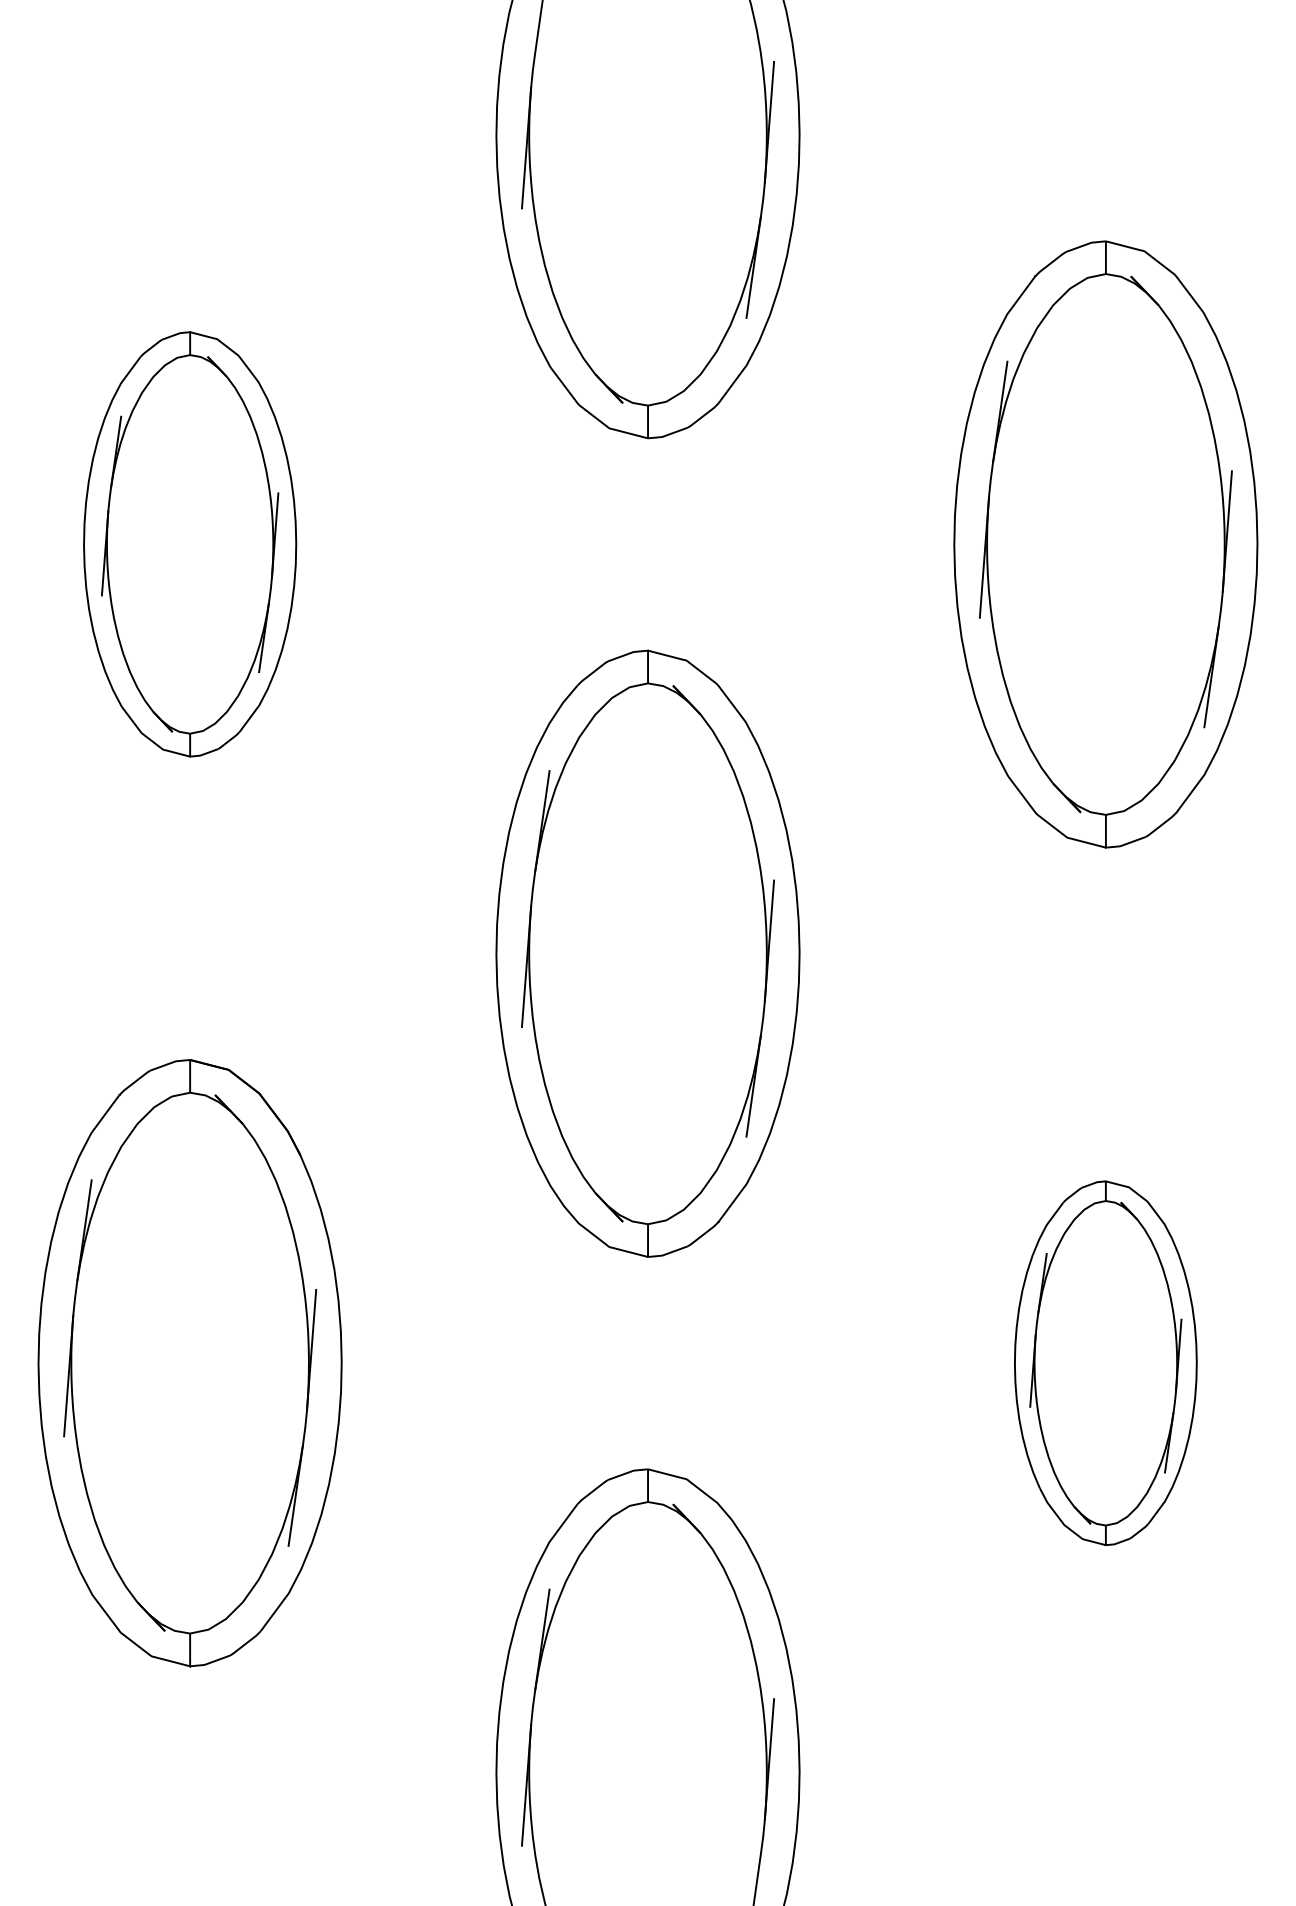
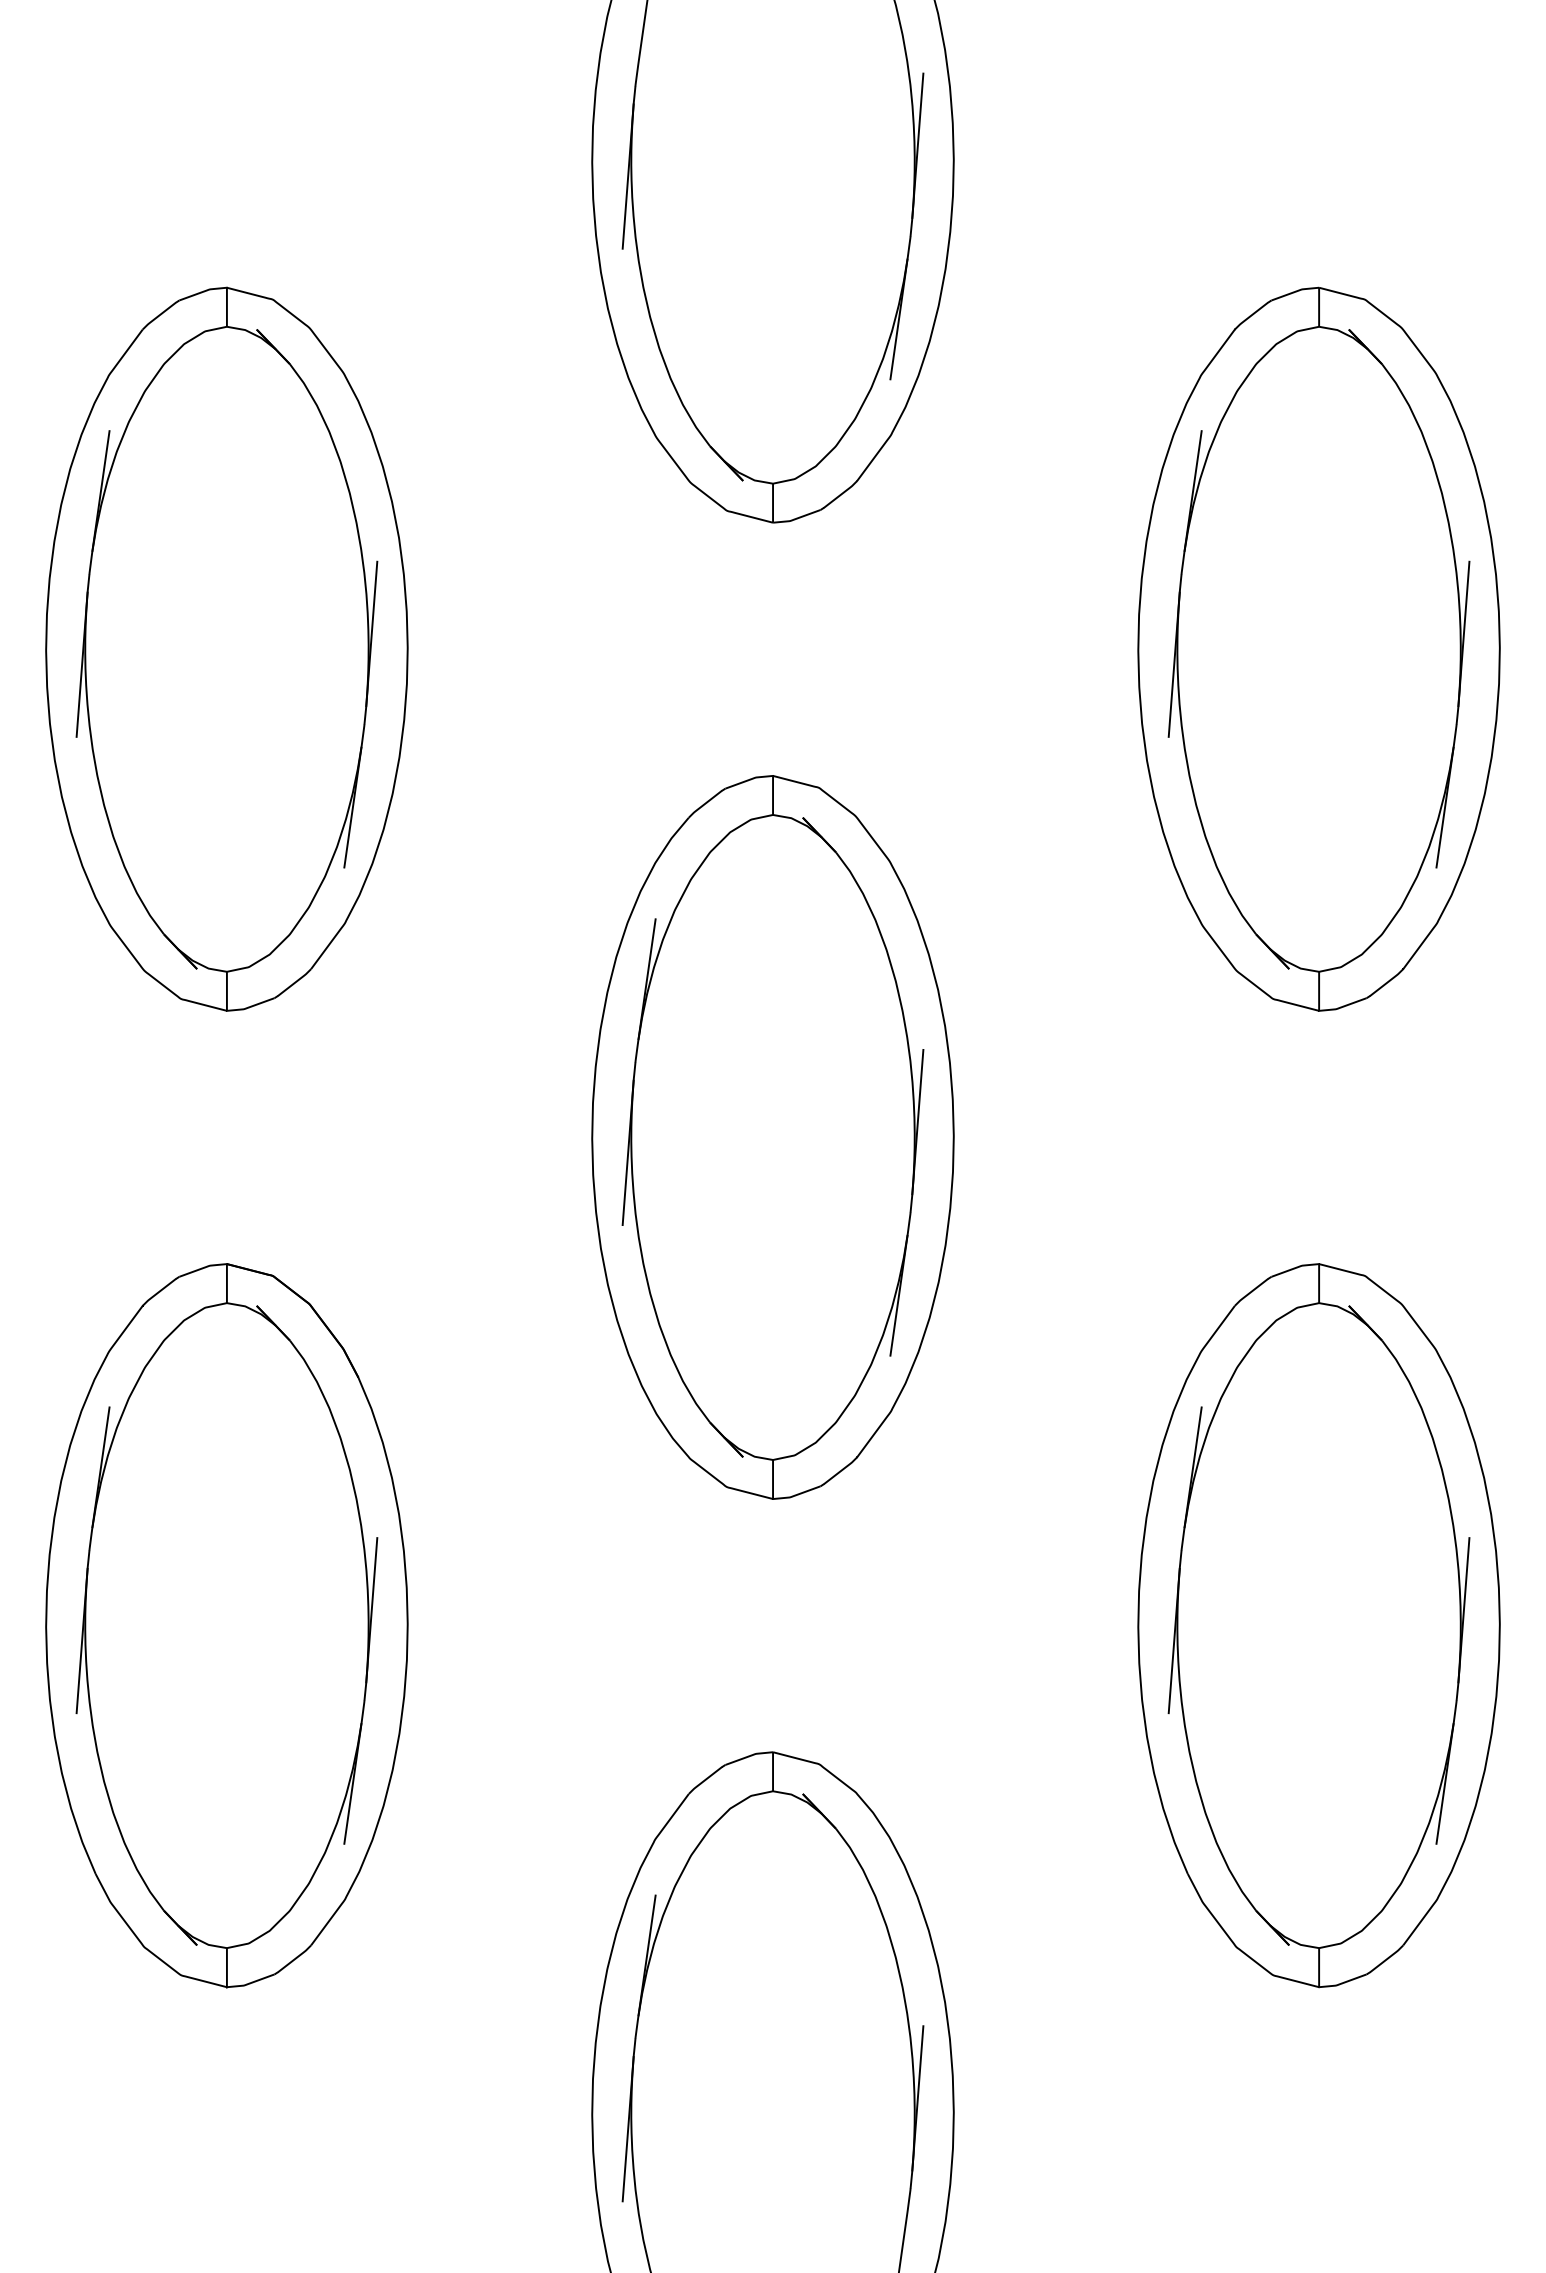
part: (189, 543) -> (226, 648), size x1.43
part: (1105, 1363) -> (1318, 1625), size x1.67

